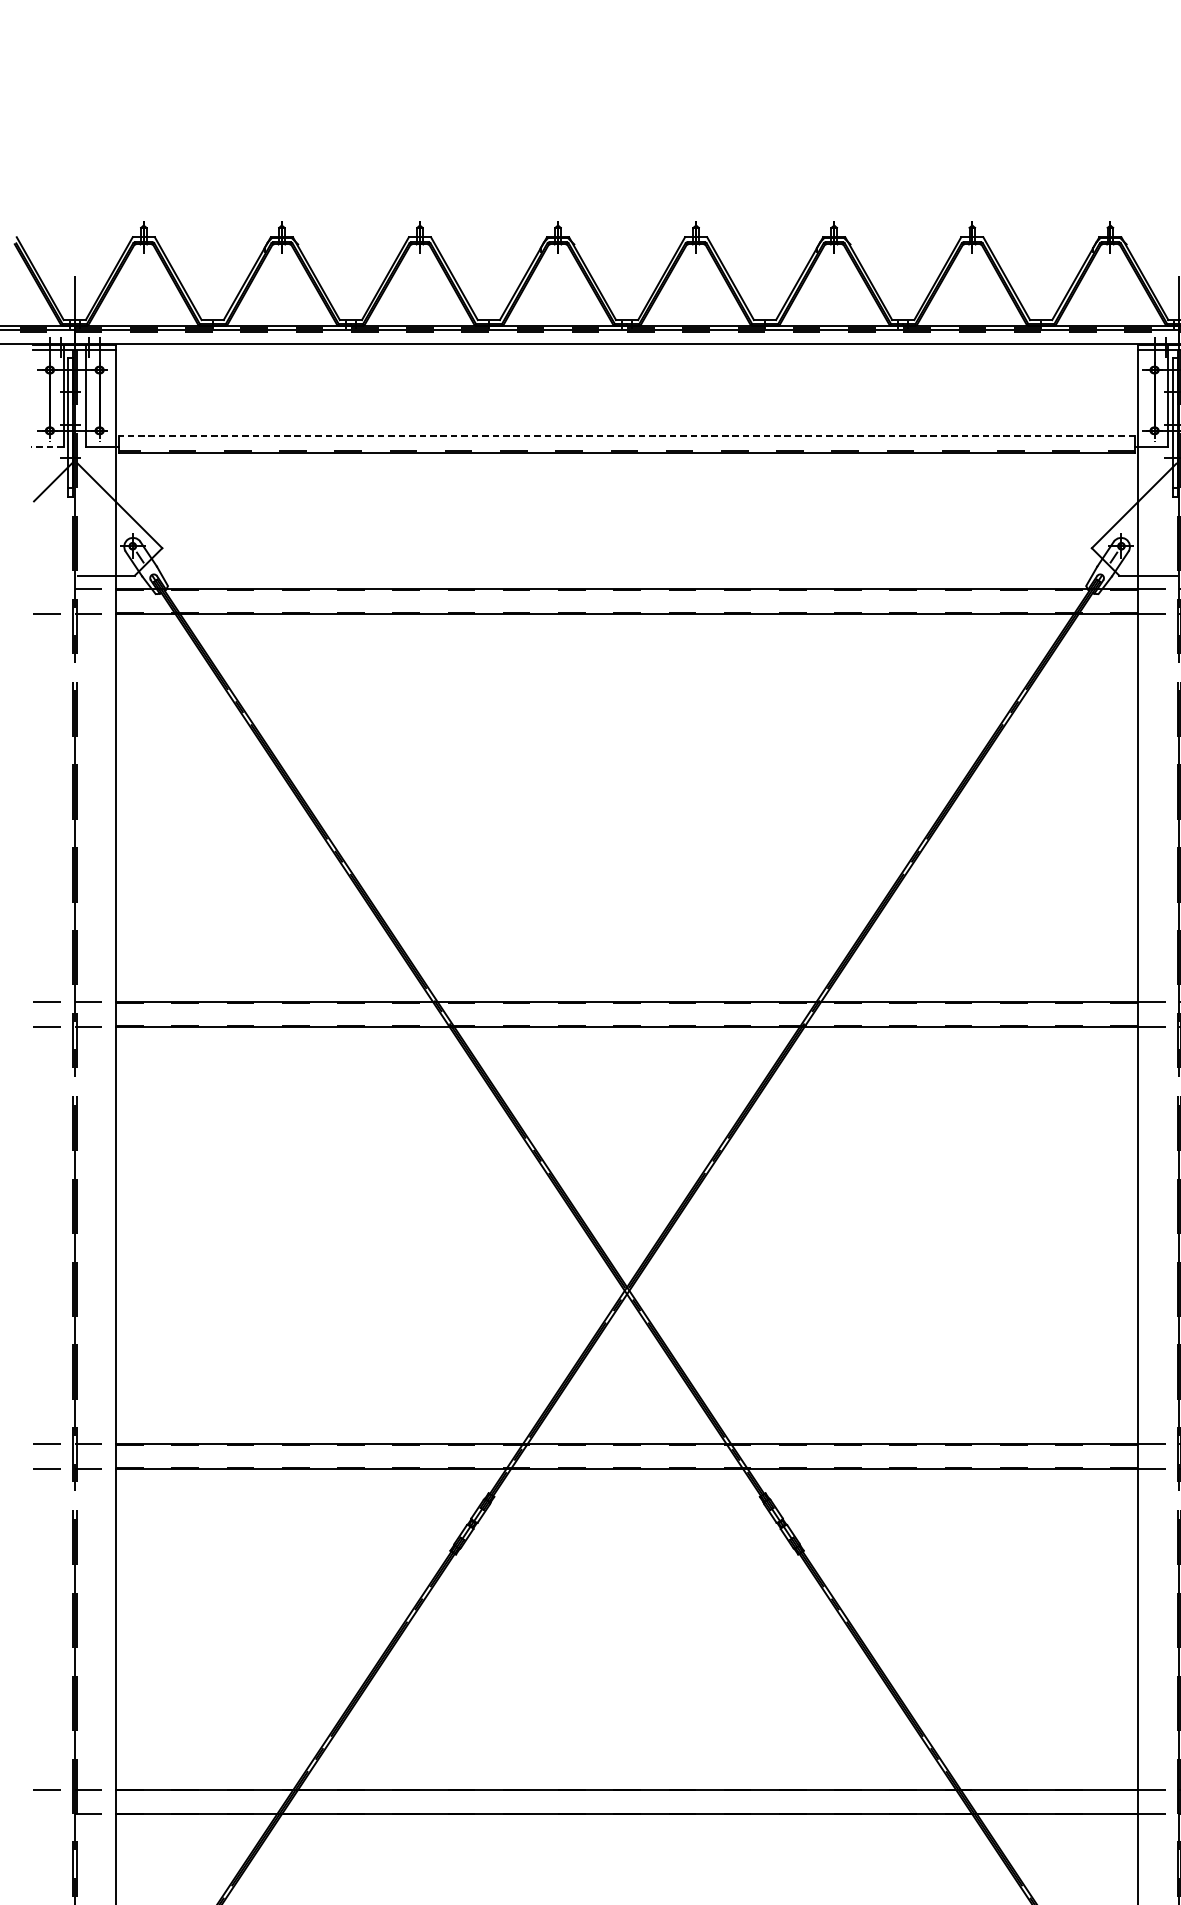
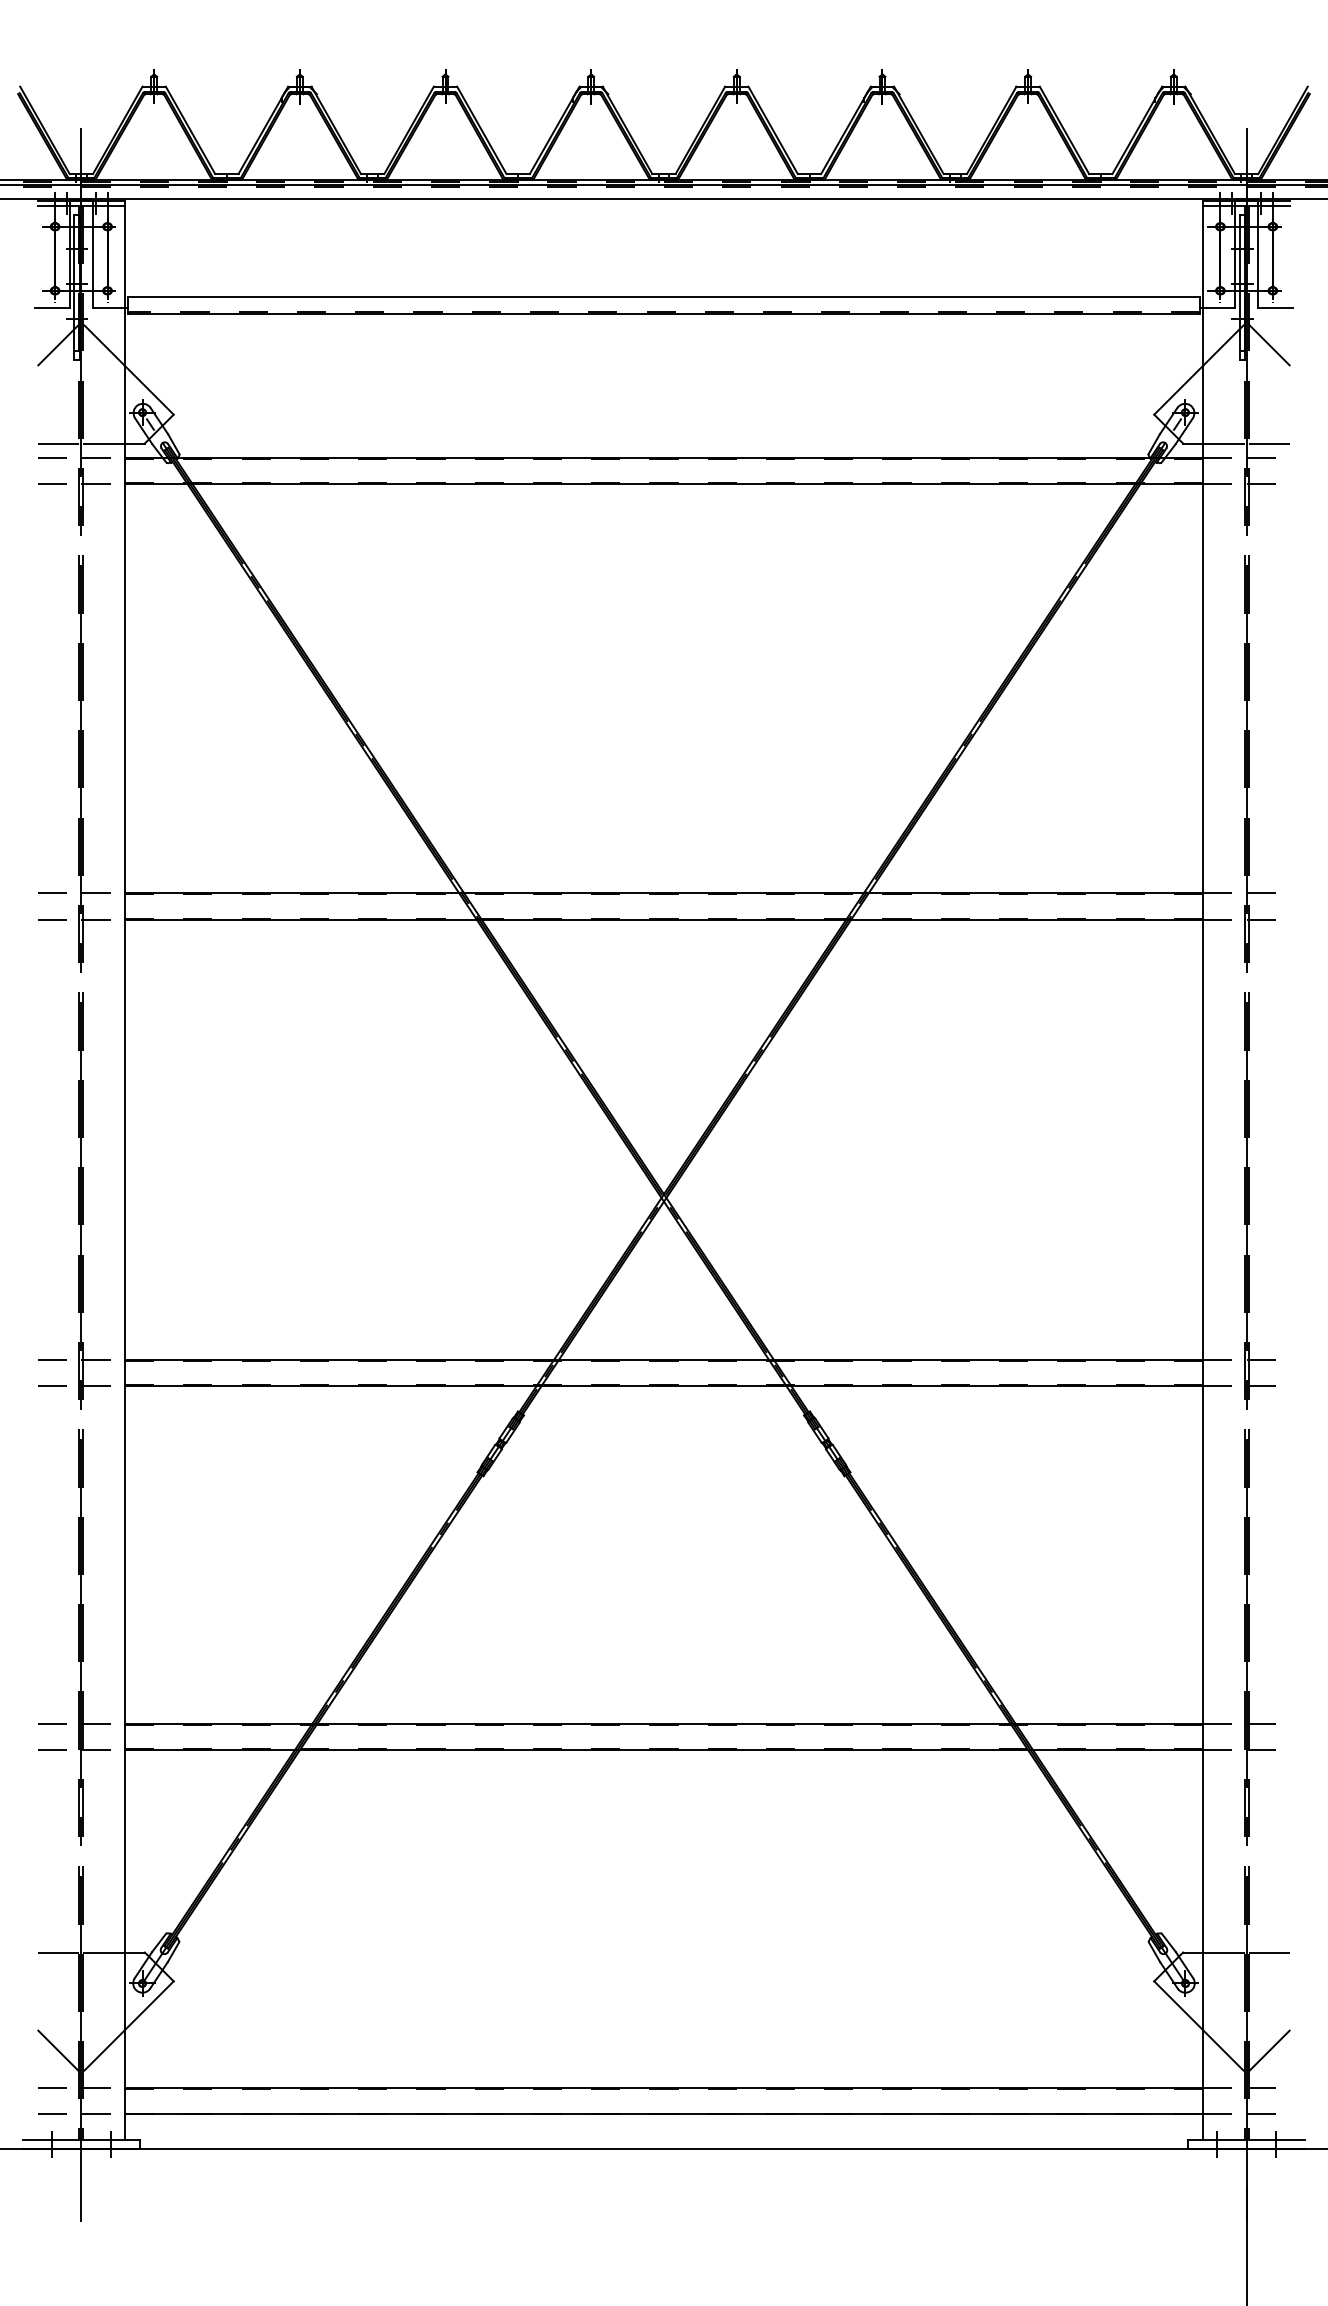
line: (626, 436) -> (663, 296), dashed -> solid
line: (46, 447) -> (51, 308), dashed -> solid
line: (53, 575) -> (58, 443), added
line: (47, 588) -> (52, 457), added
line: (47, 1813) -> (52, 1749), added

